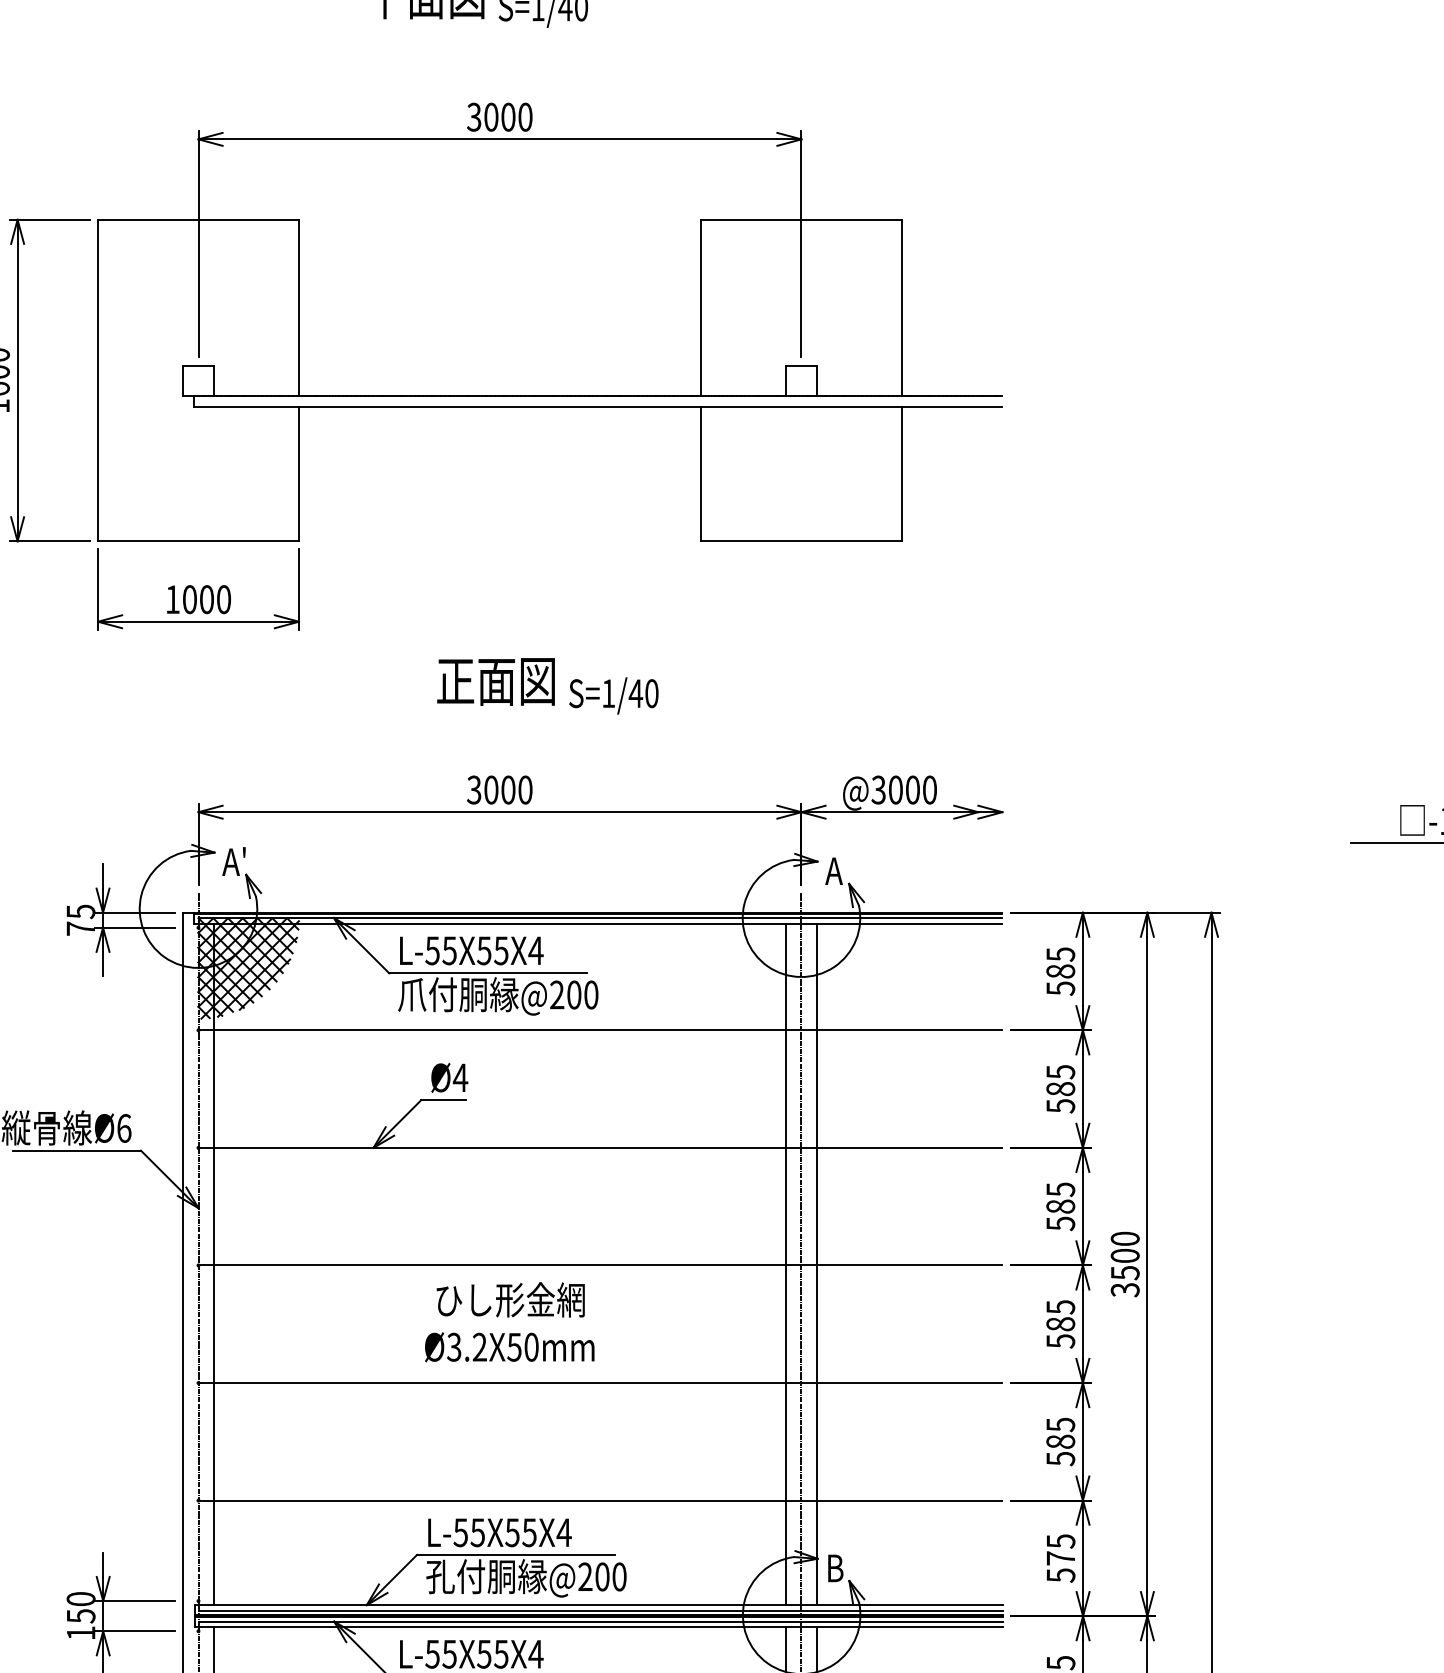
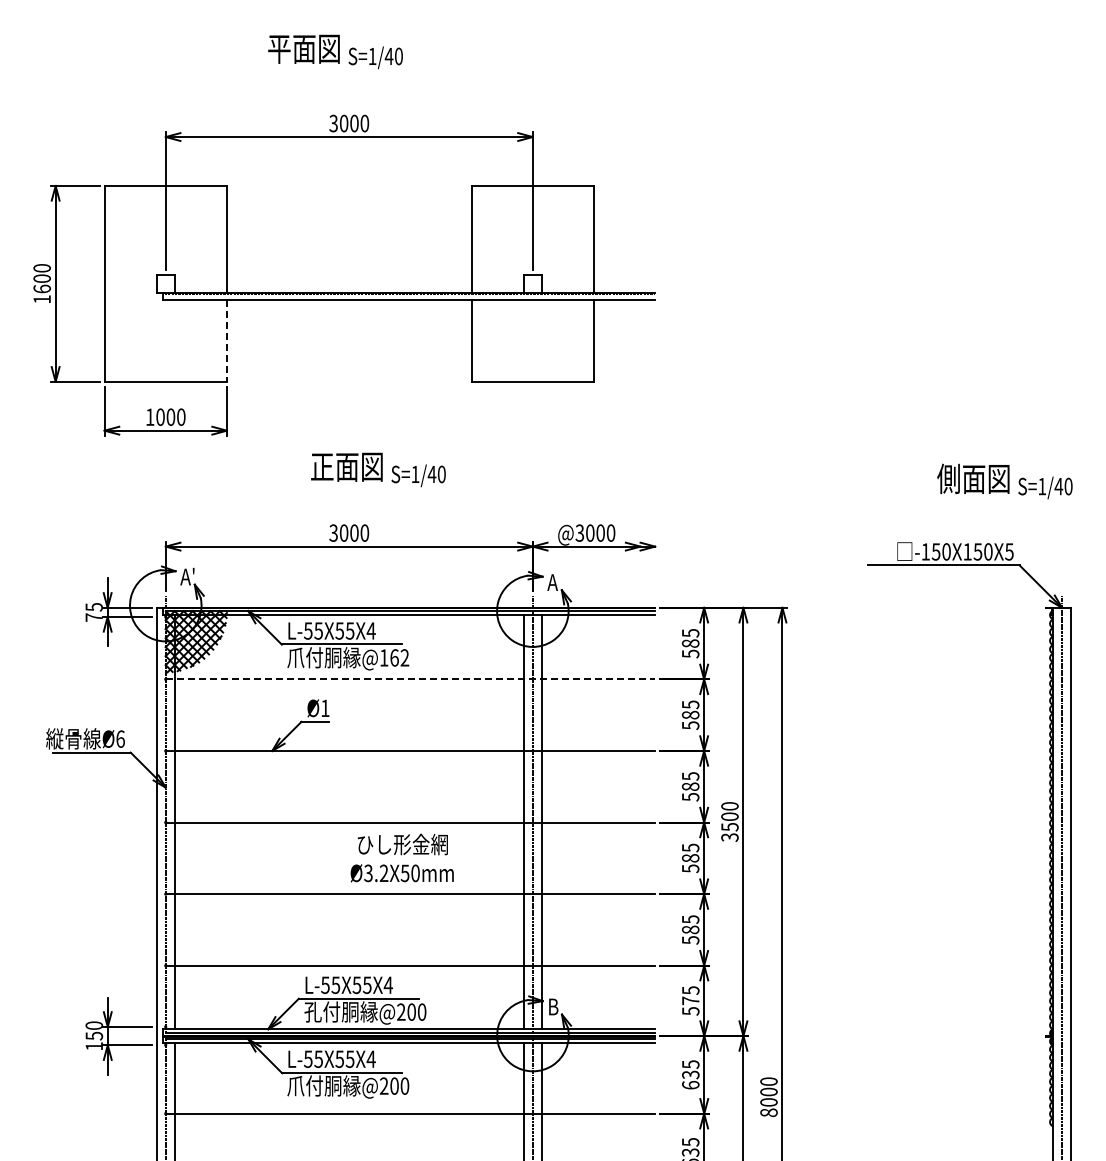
line: (298, 473) -> (226, 340), solid -> dashed
text: (574, 994) -> (394, 657), @200 -> @162
line: (600, 1030) -> (410, 679), solid -> dashed
text: (459, 1076) -> (324, 707), Ø4 -> Ø1
text: (508, 1321) -> (401, 857), moved

